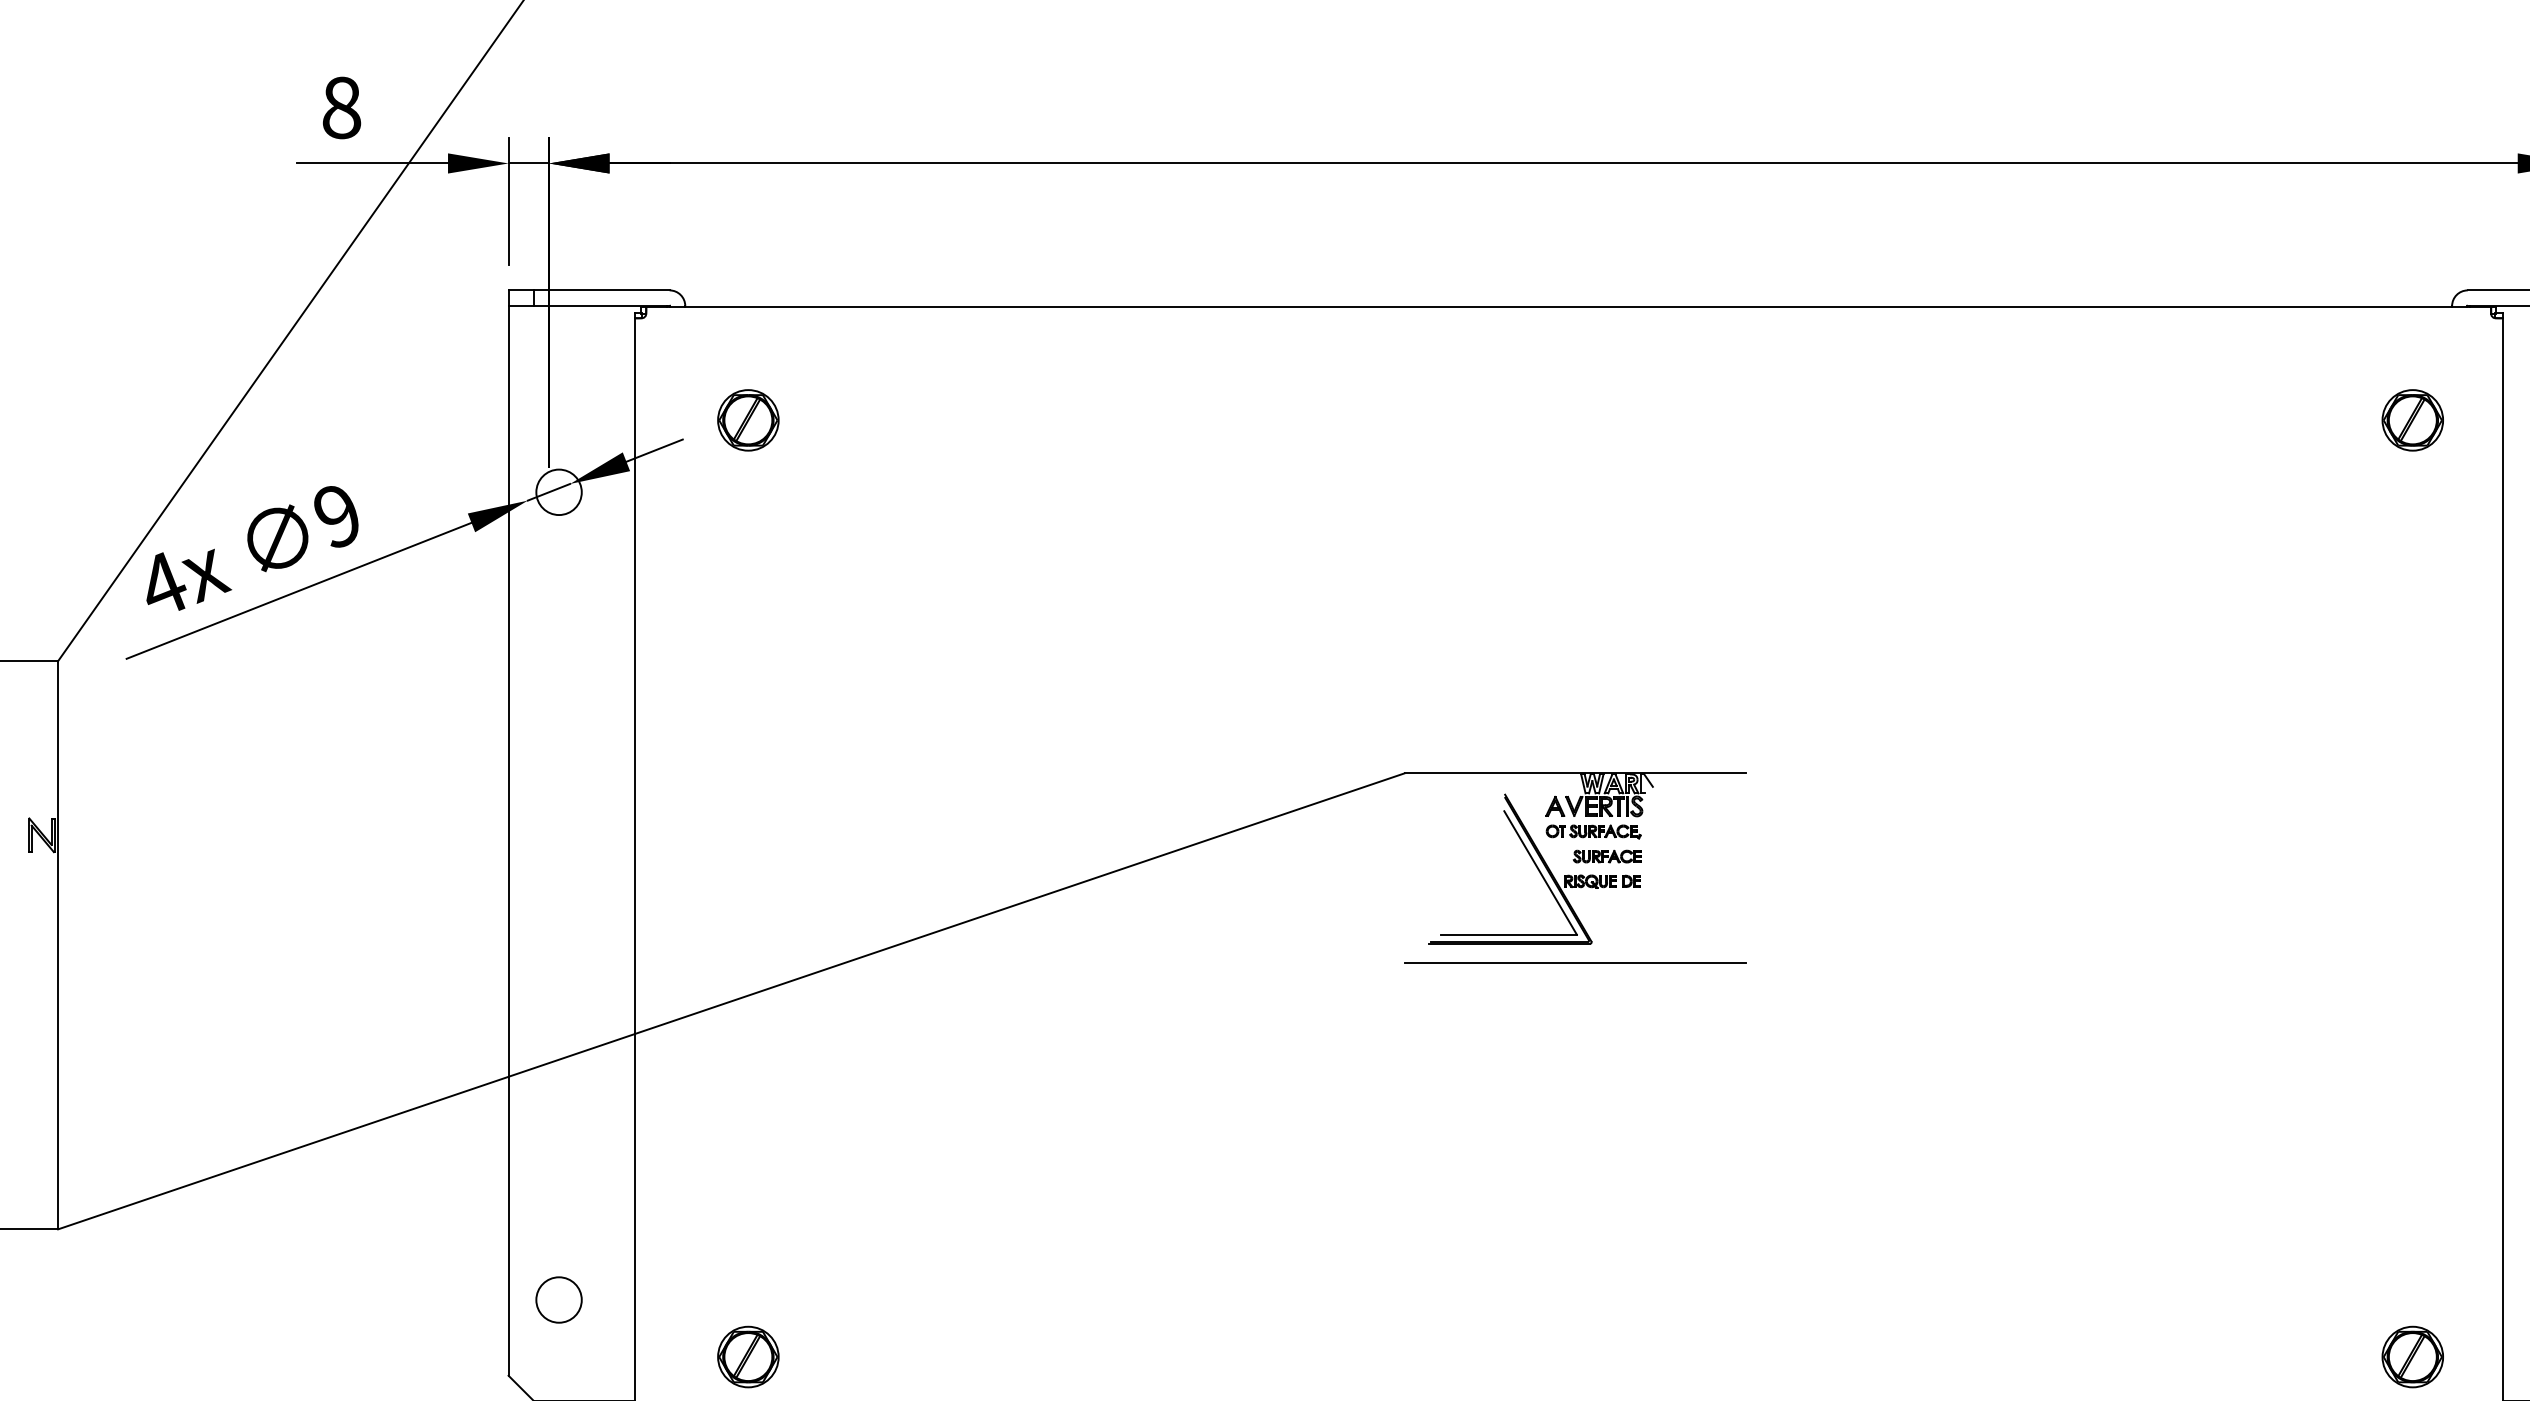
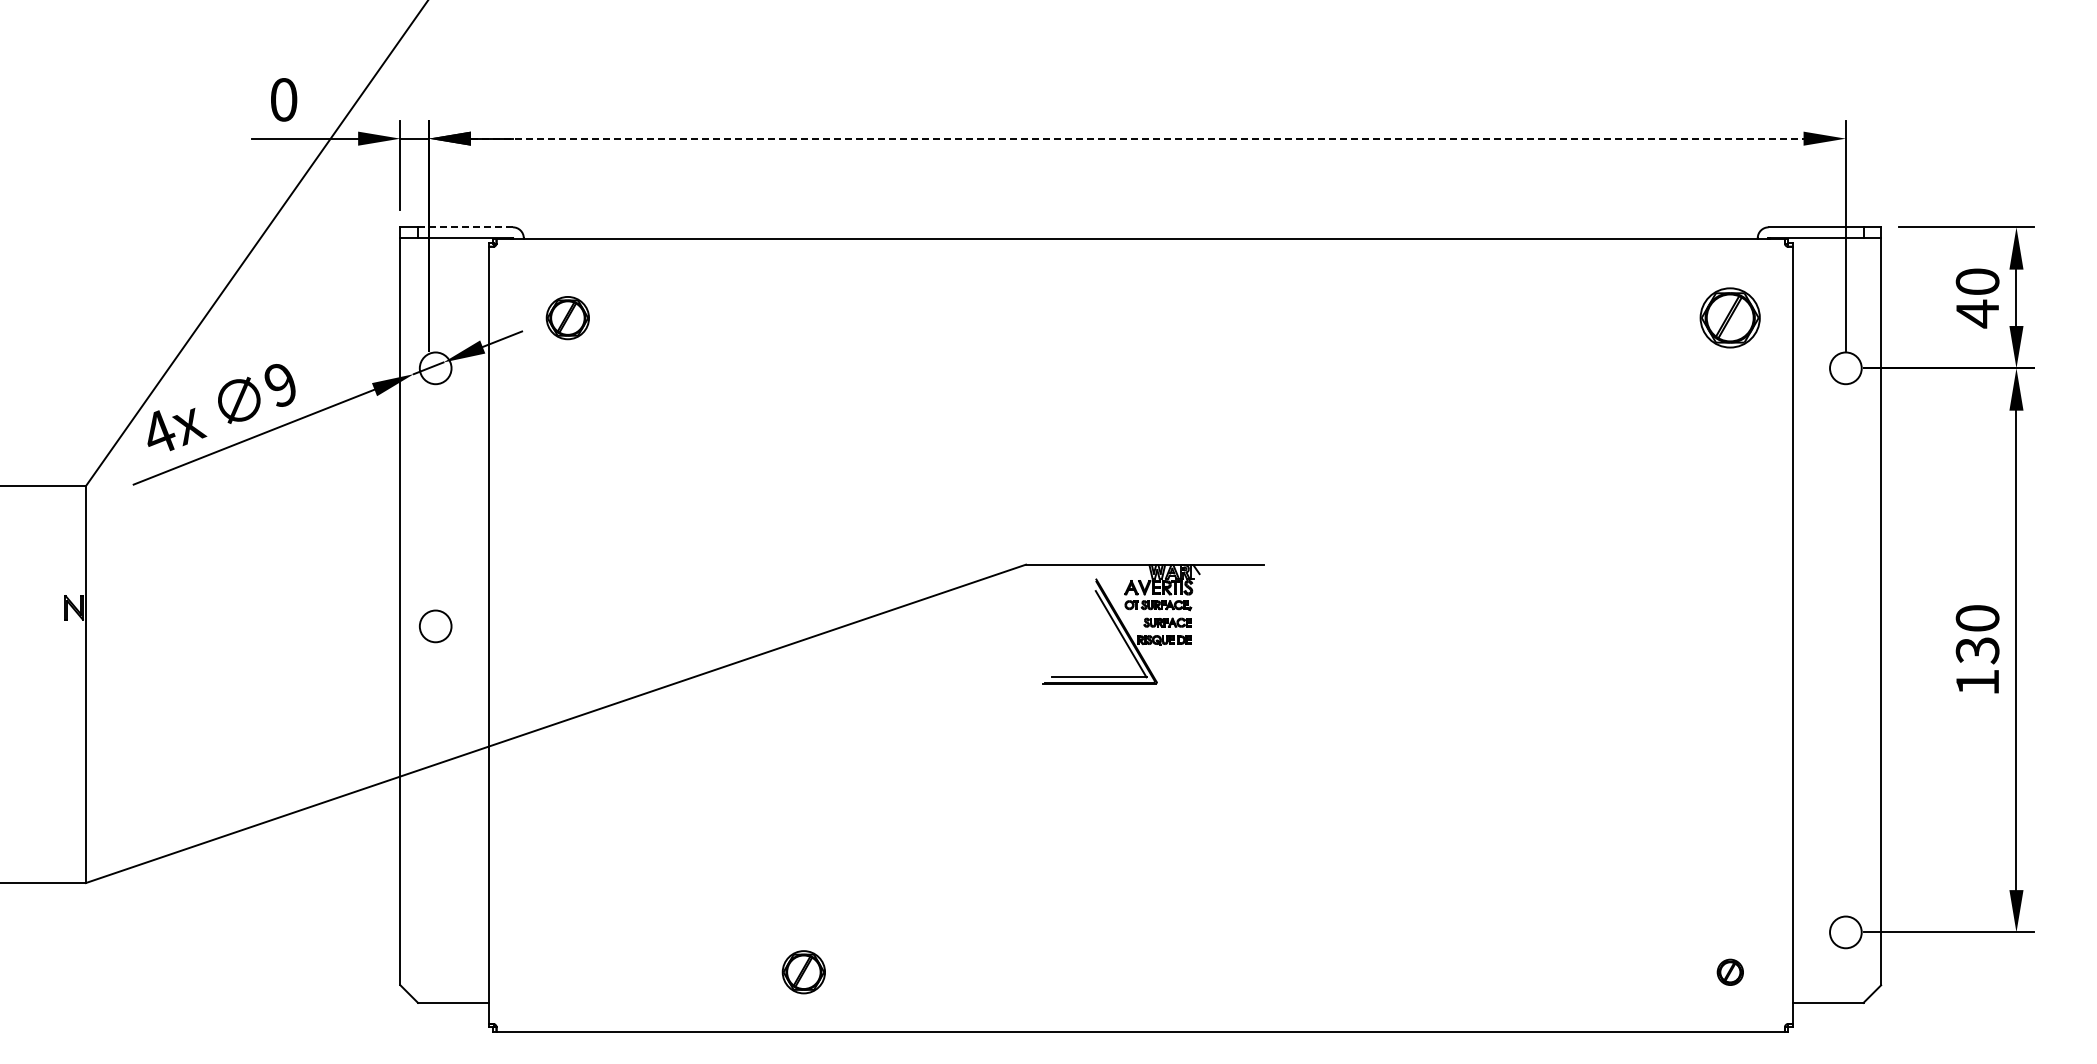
text: (341, 107) -> (283, 99), 8 -> 0
line: (1563, 163) -> (1137, 138), solid -> dashed
line: (600, 290) -> (464, 227), solid -> dashed
part: (2413, 420) -> (1730, 318), size x1.4
line: (1575, 962) -> (1145, 696), removed
circle: (558, 1300) -> (435, 626), moved
part: (747, 1357) -> (803, 972), moved
part: (2413, 1357) -> (1730, 972), size x0.6

